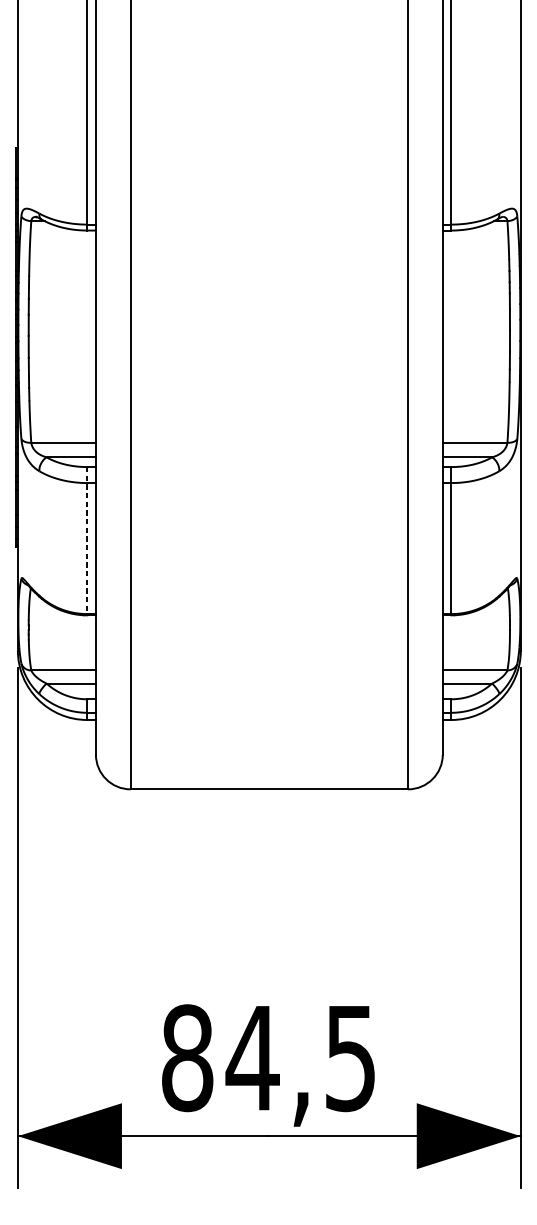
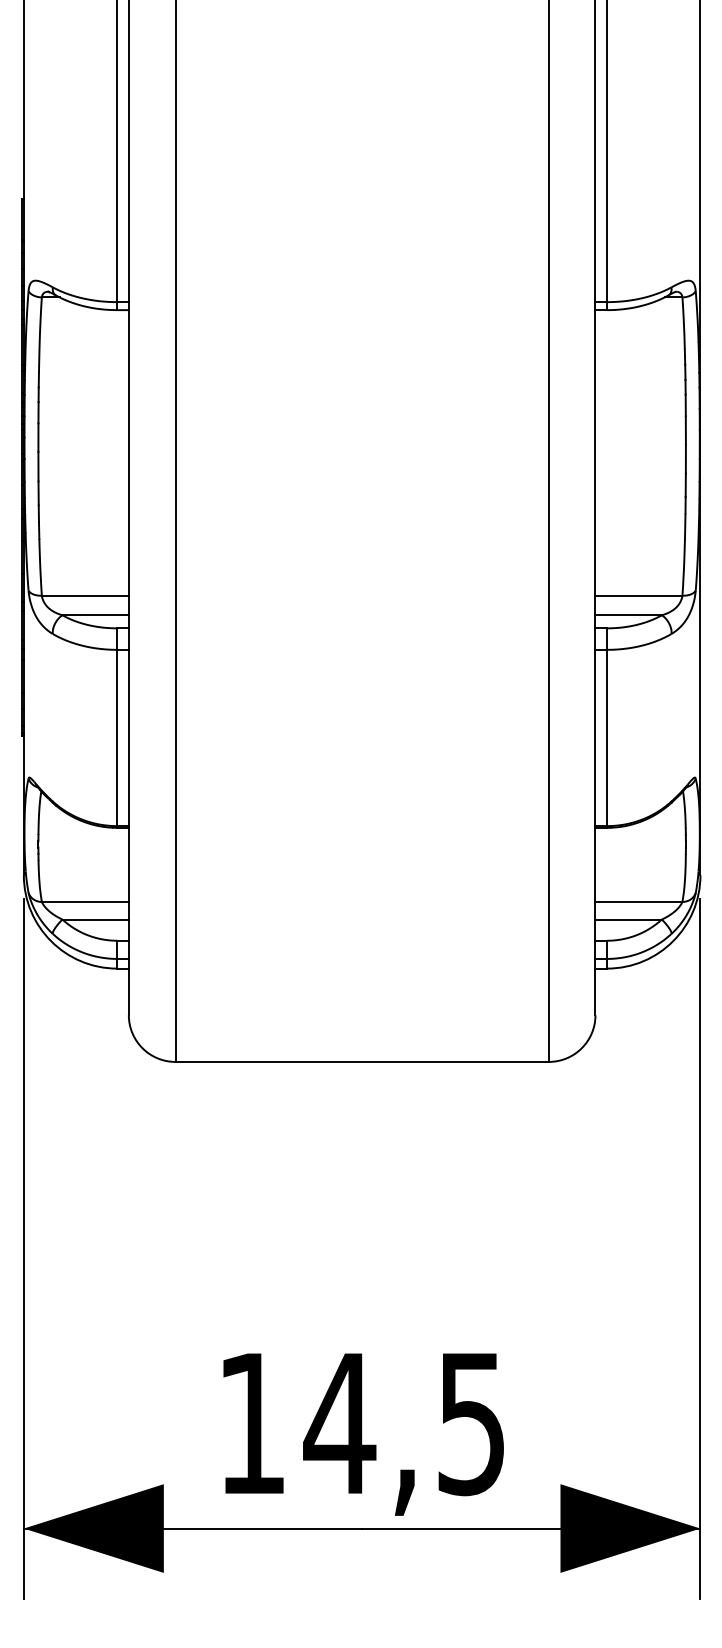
line: (87, 541) -> (117, 728), dashed -> solid
text: (187, 1058) -> (251, 1423), 84,5 -> 14,5

